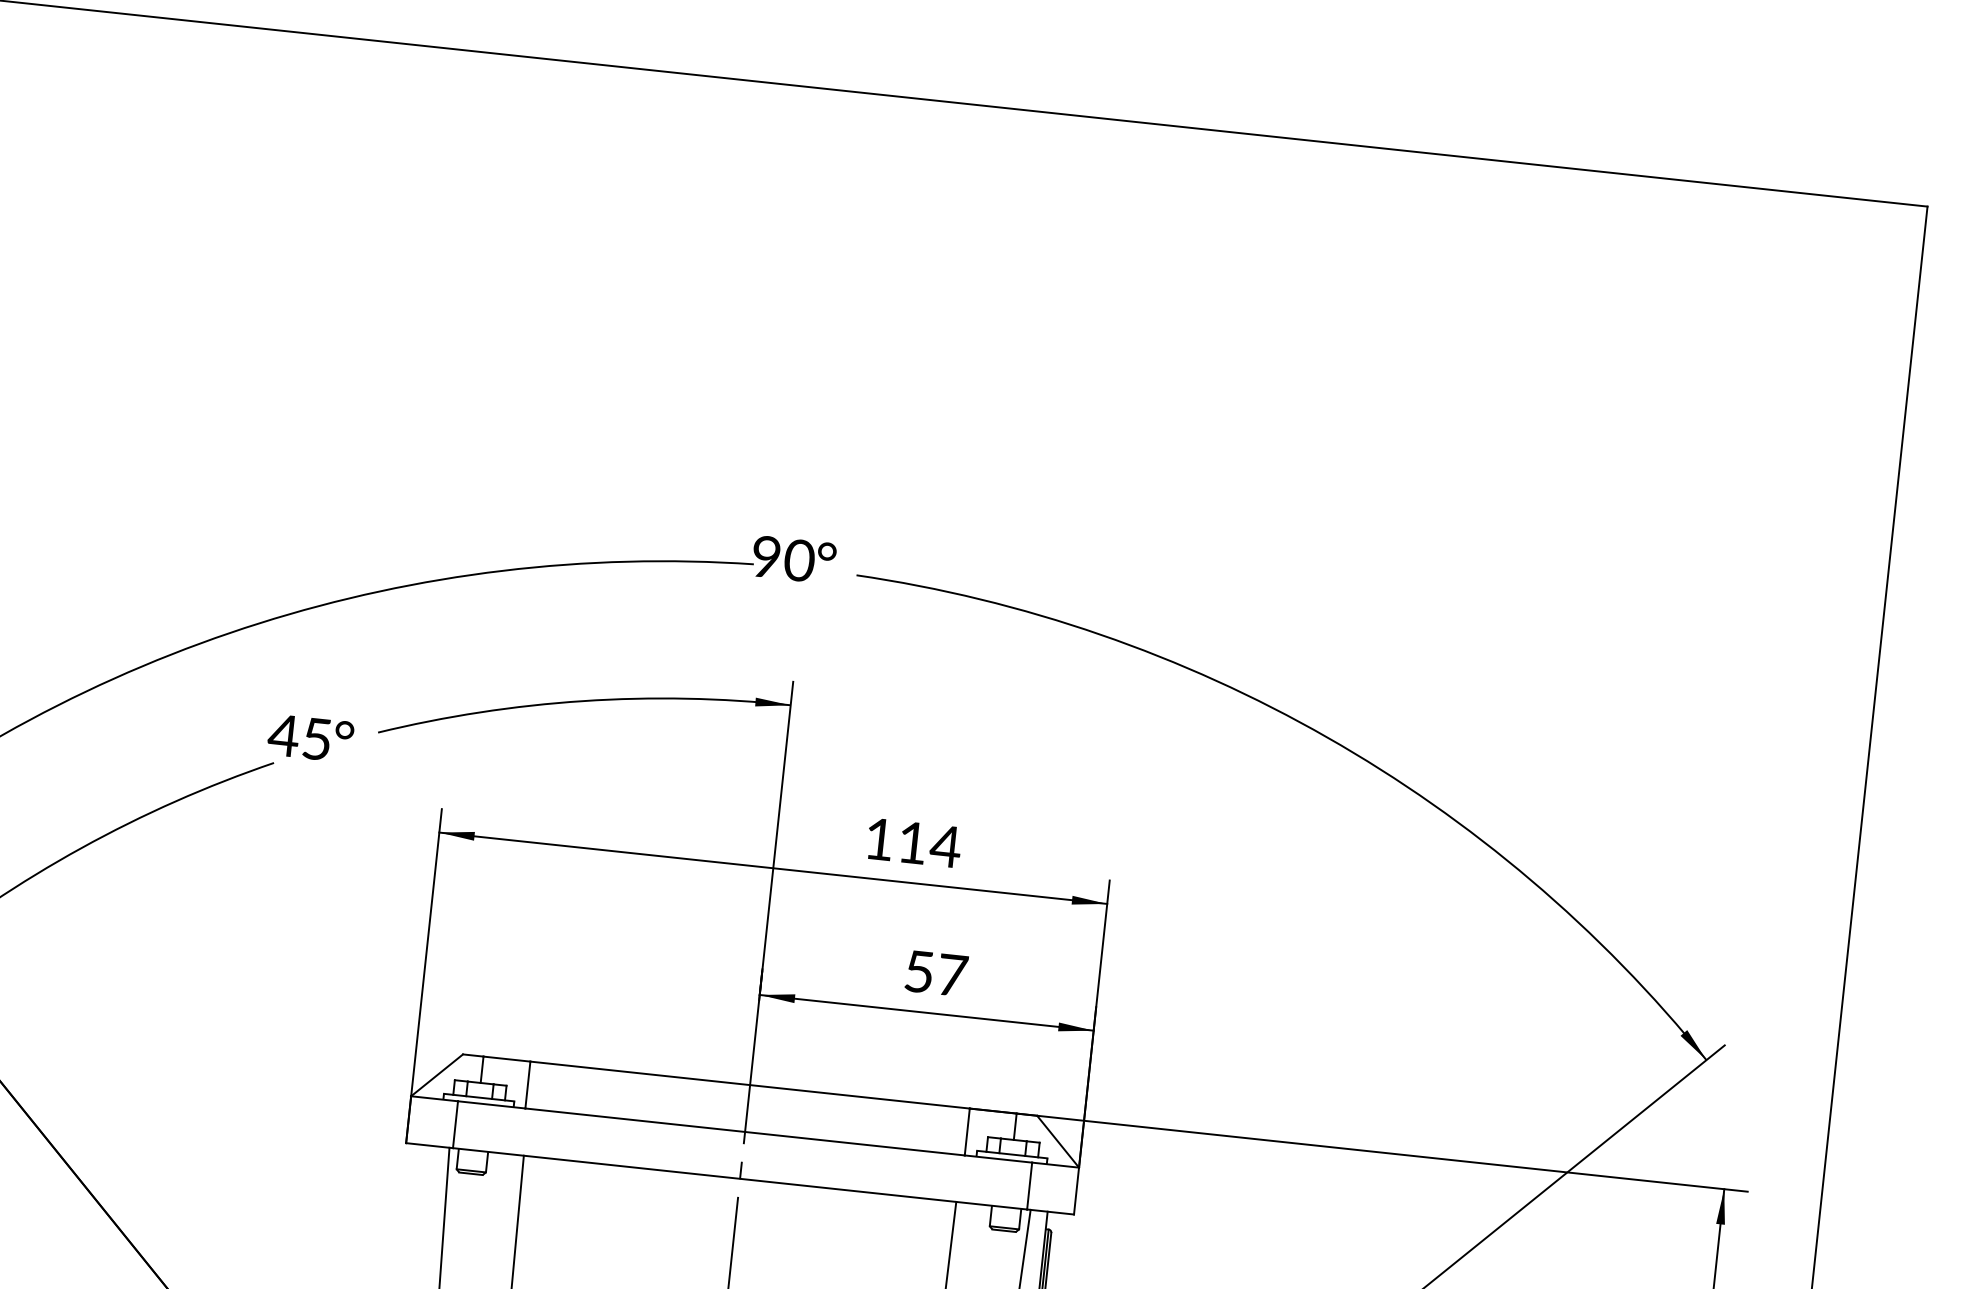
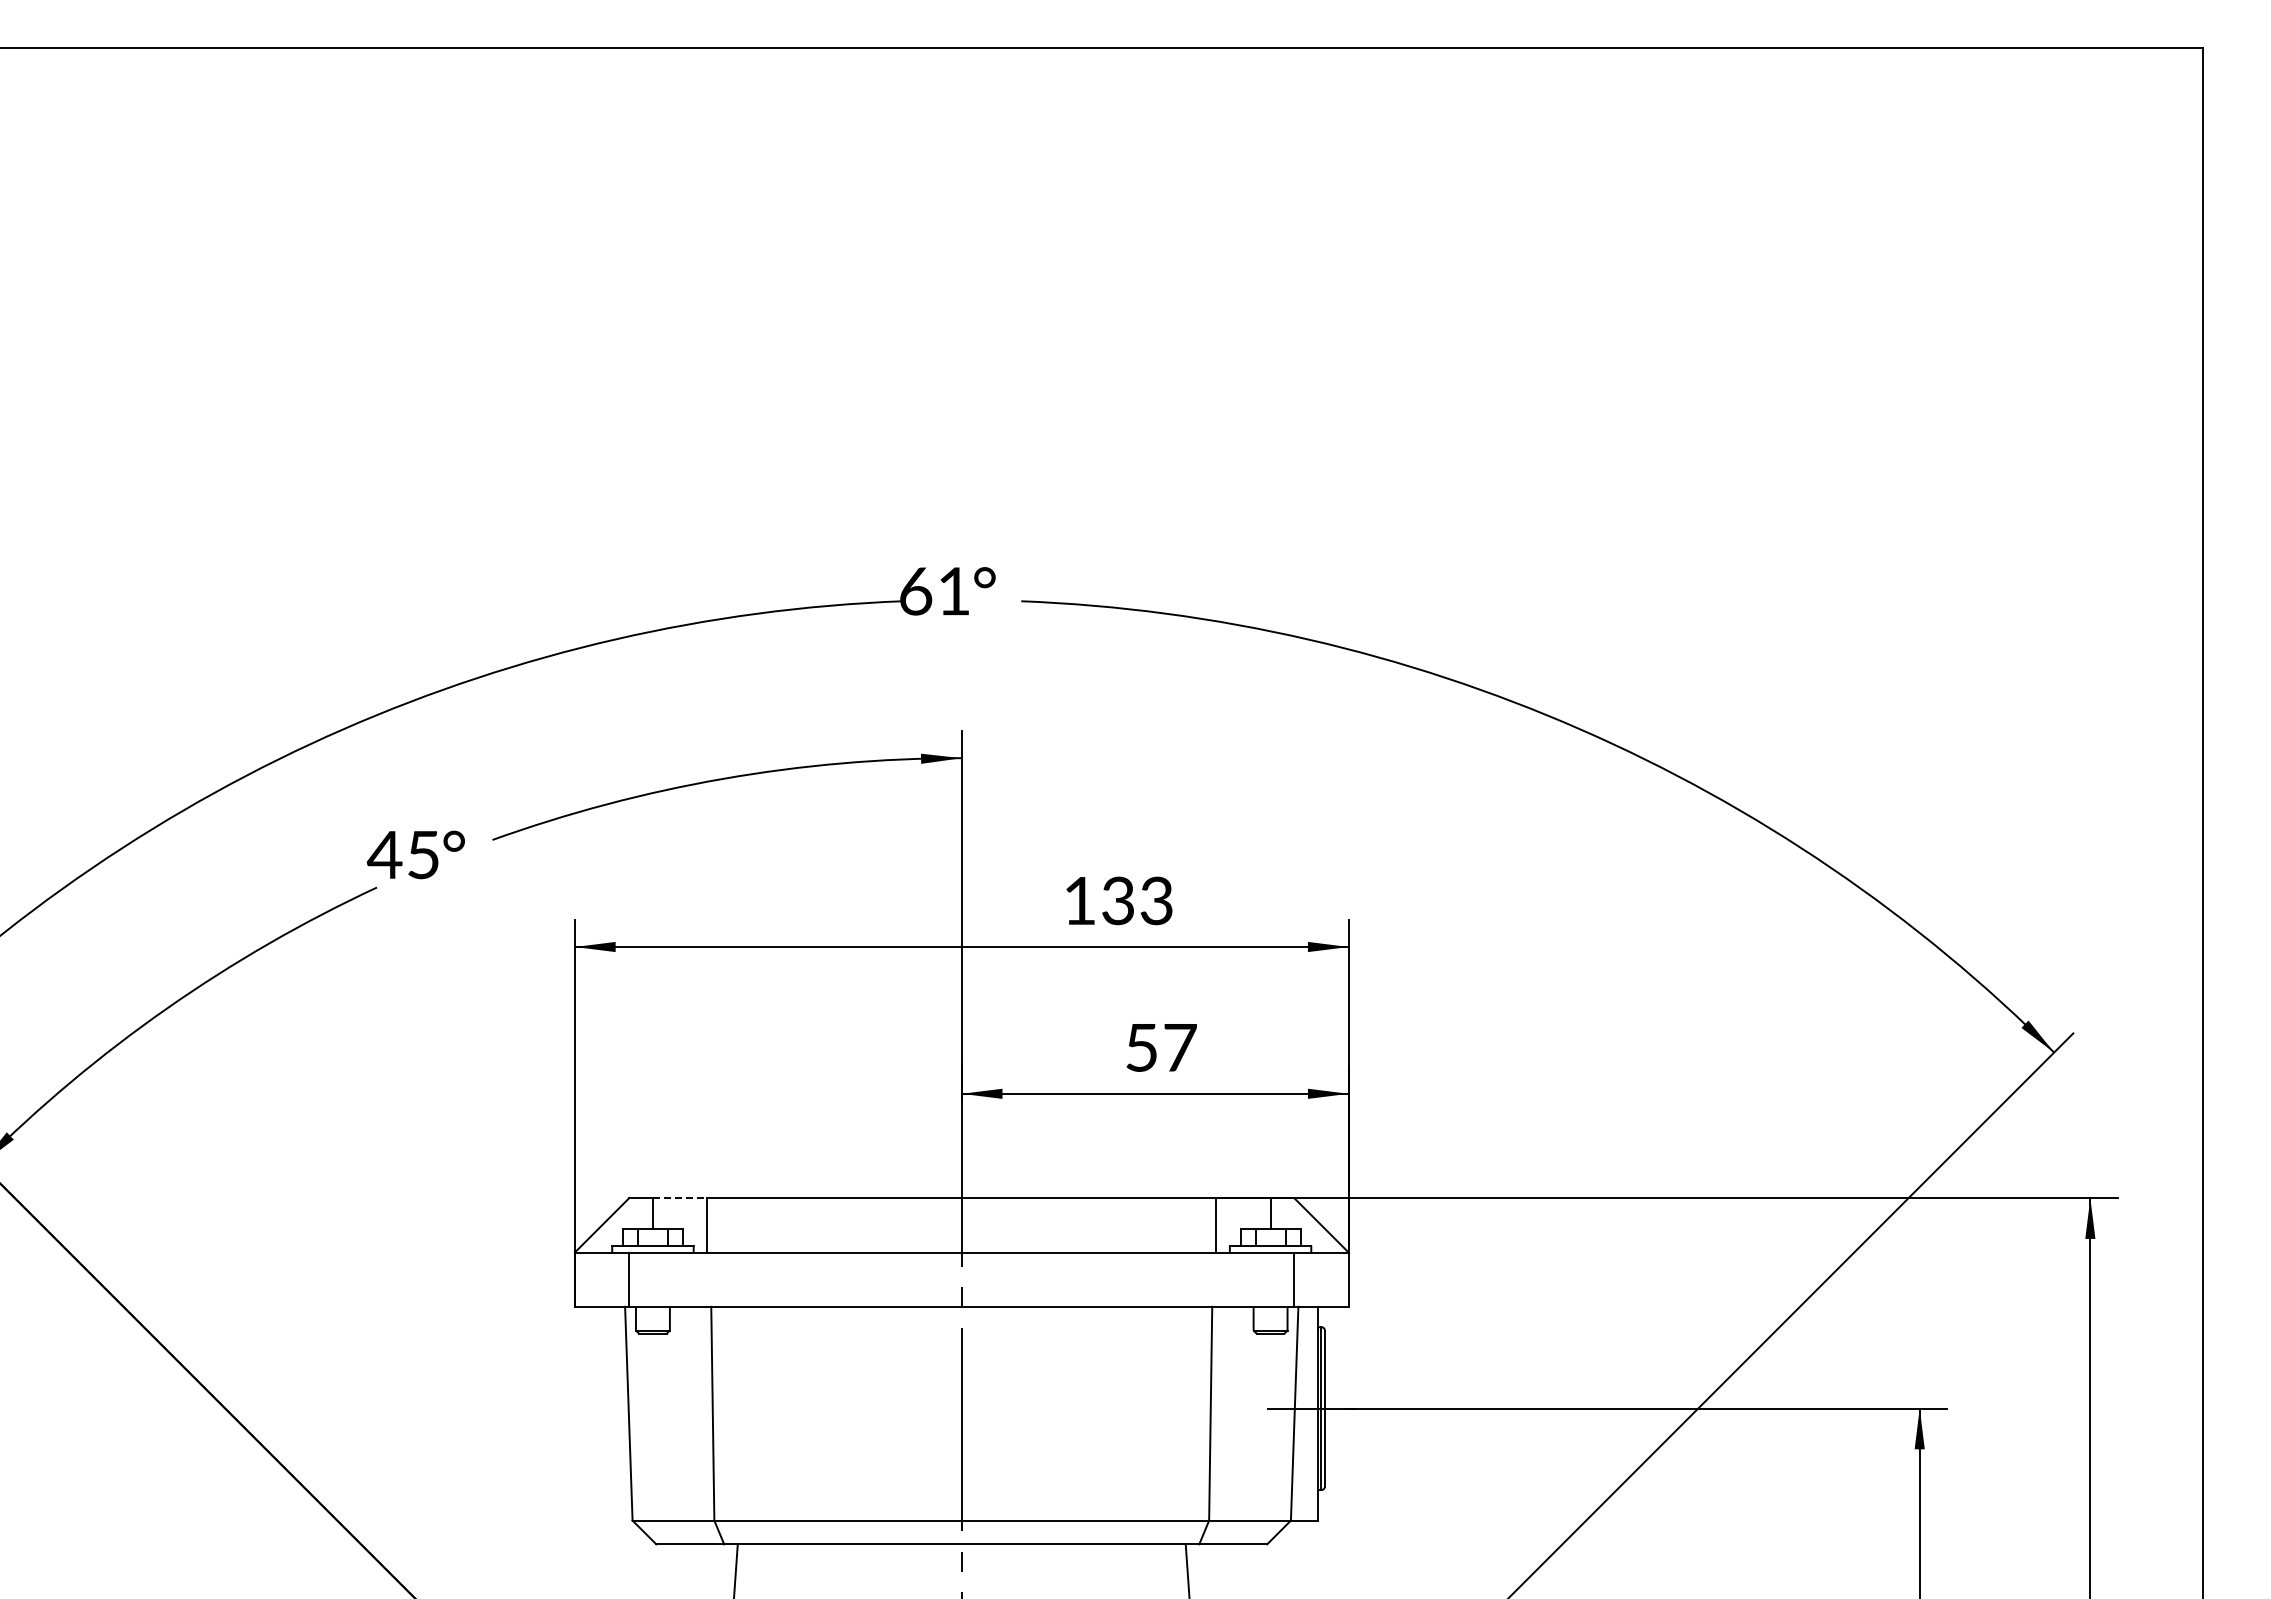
text: (783, 558) -> (935, 591), 90 -> 61
text: (930, 844) -> (1138, 900), 114 -> 133
line: (507, 1059) -> (680, 1198), solid -> dashed

